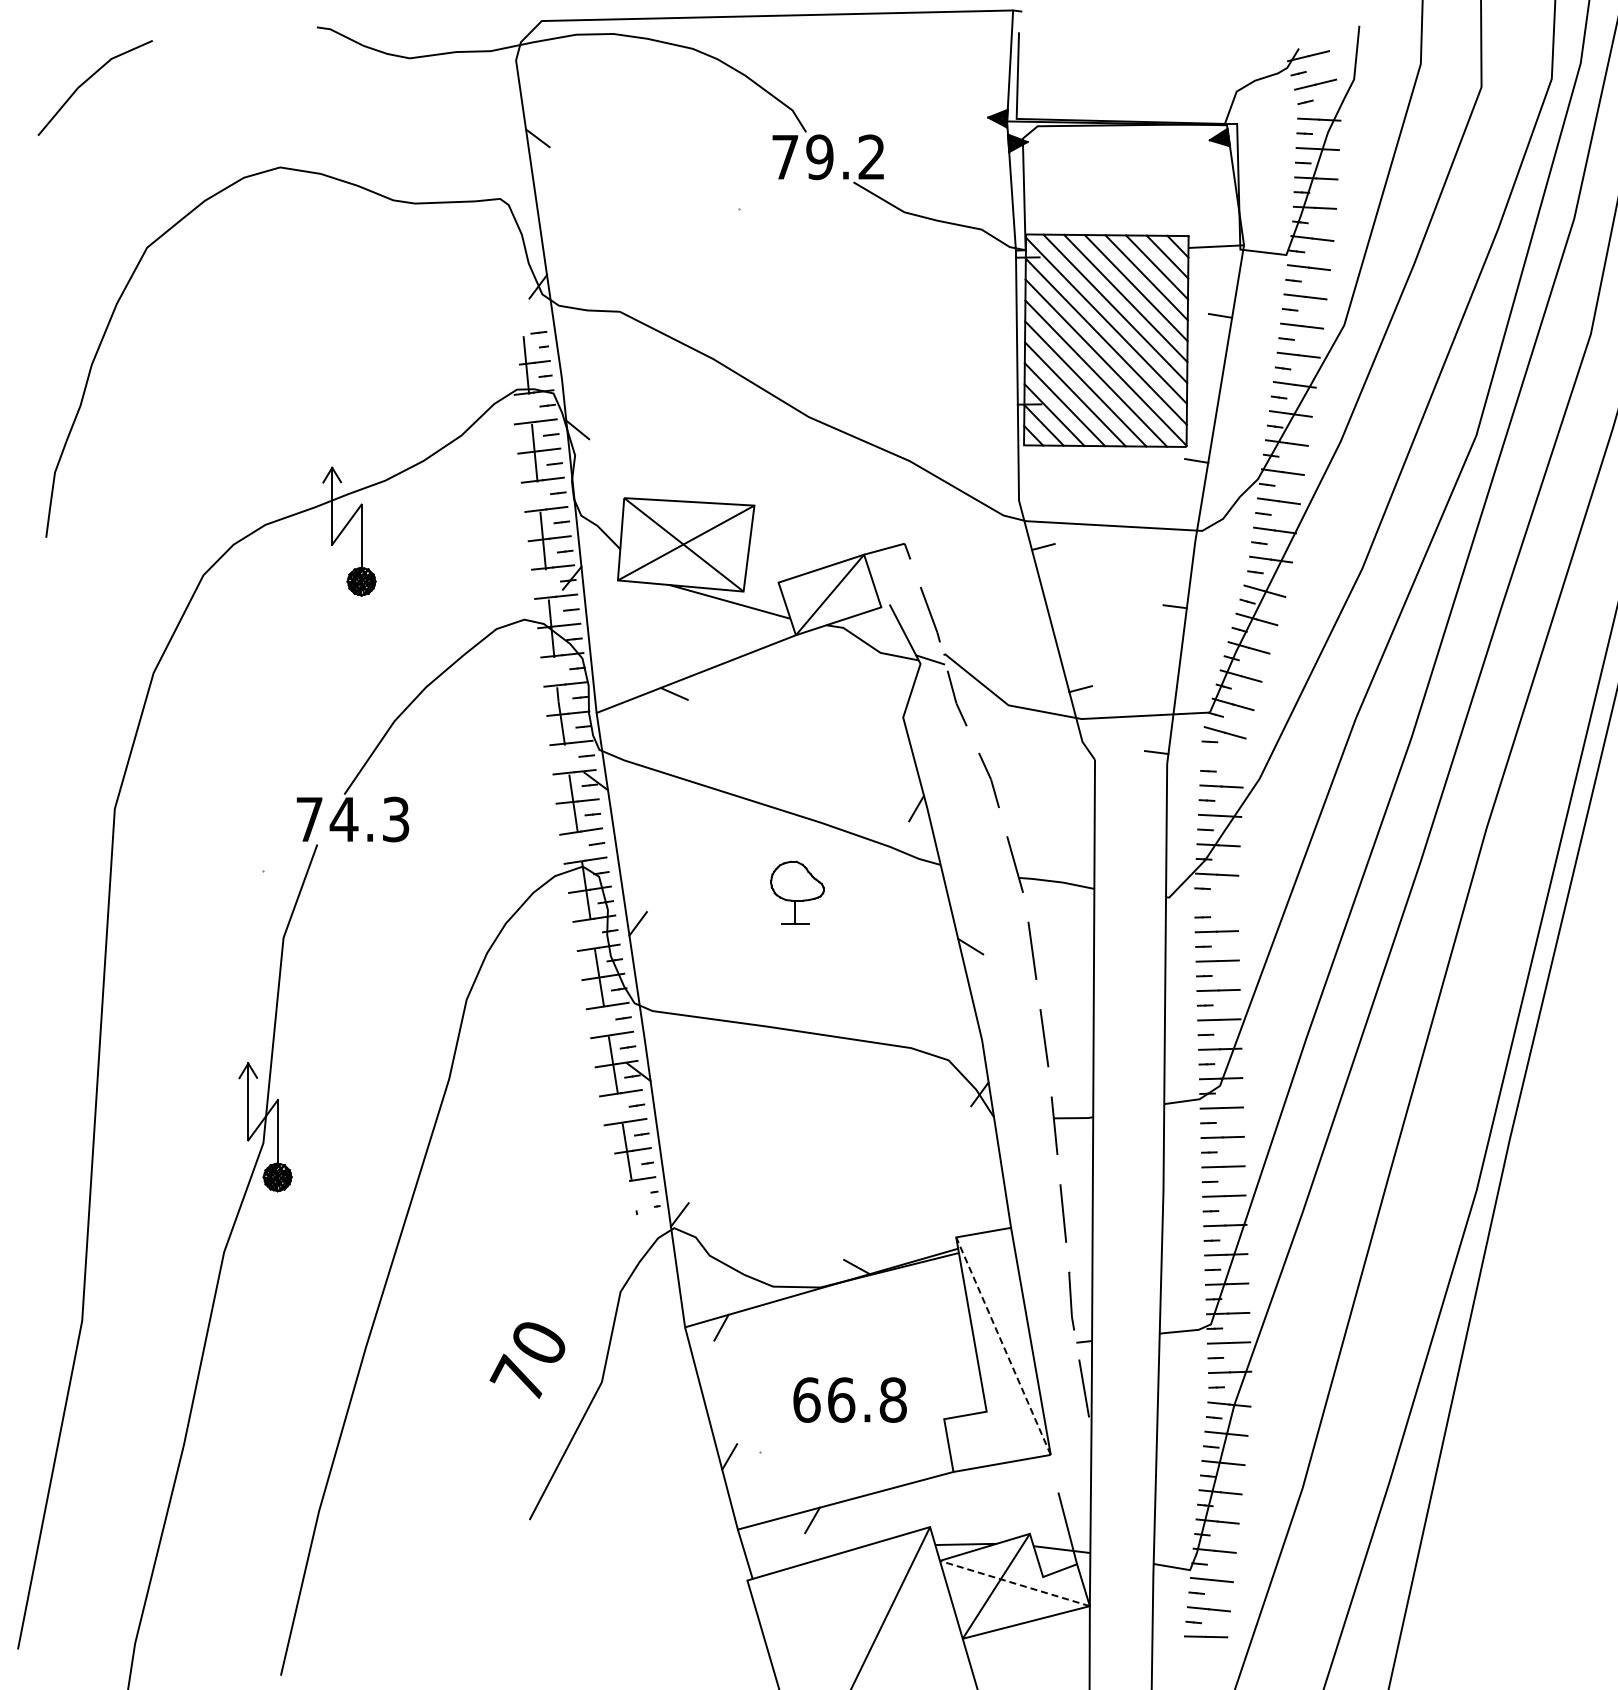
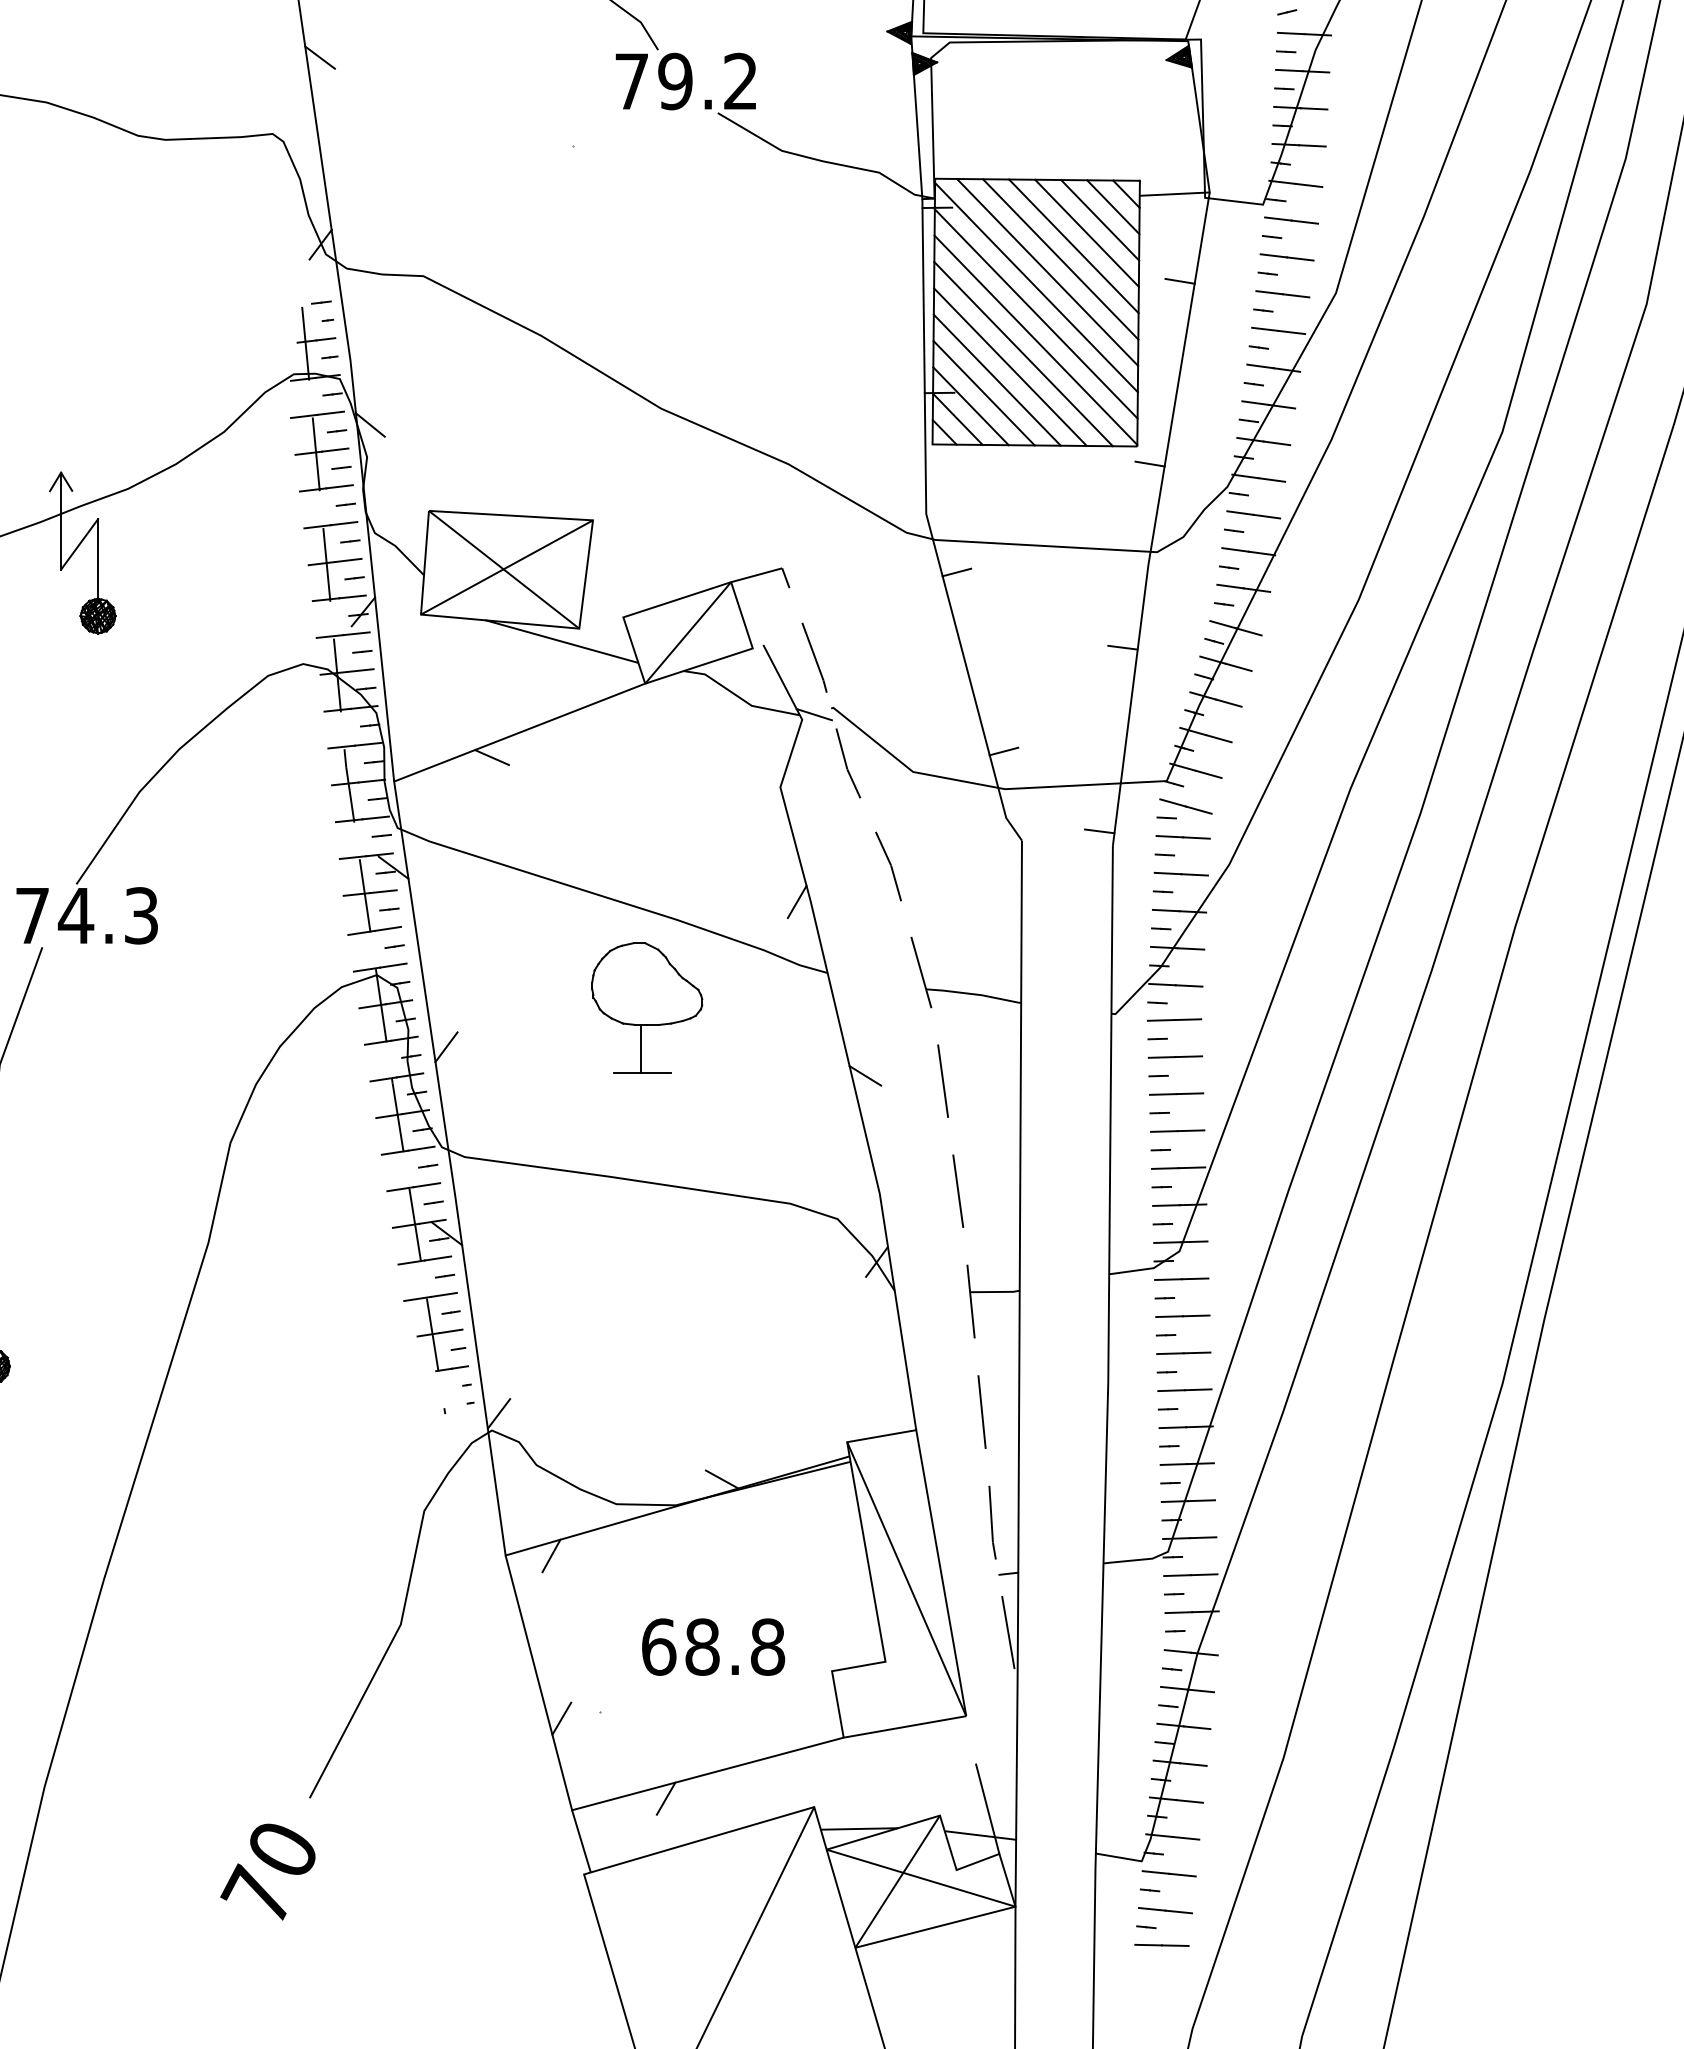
line: (1222, 757) -> (1182, 837), added
part: (797, 892) -> (647, 1007), size x1.67
line: (1216, 901) -> (1175, 1019), added
line: (1003, 1346) -> (906, 1579), dashed -> solid
text: (527, 1360) -> (268, 1871), moved
text: (841, 1399) -> (702, 1646), 66.8 -> 68.8
line: (1014, 1583) -> (920, 1878), dashed -> solid

